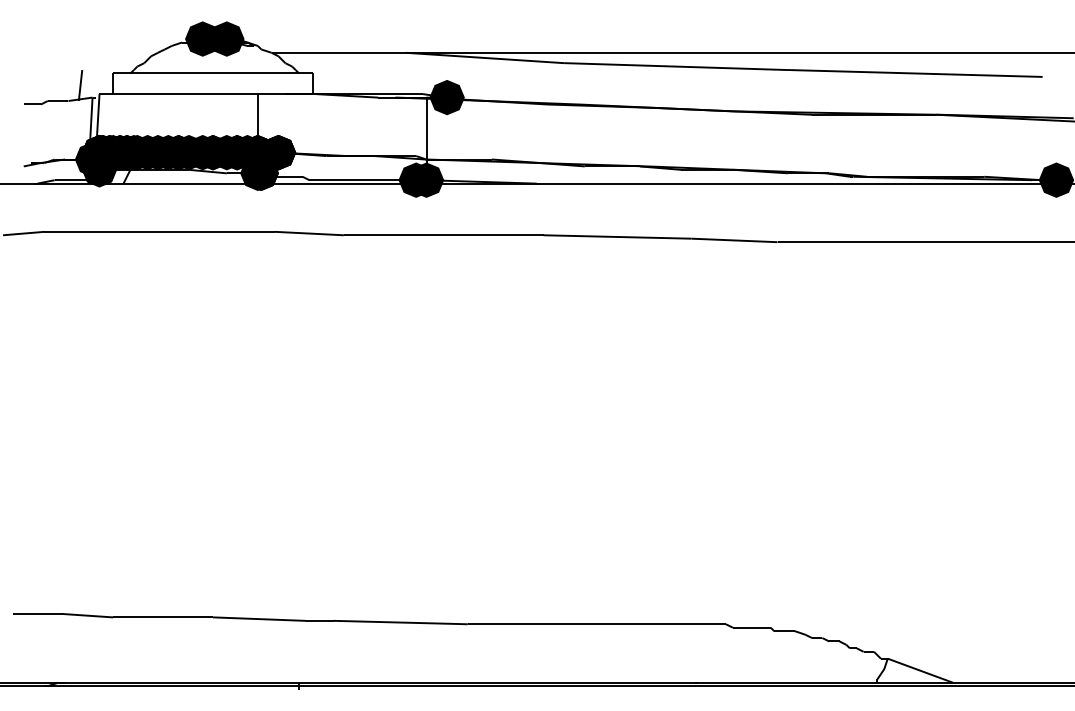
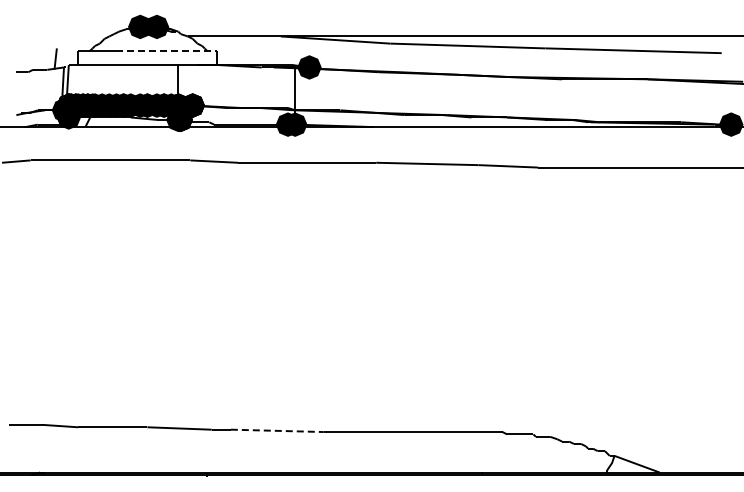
line: (240, 73) -> (166, 50), solid -> dashed
line: (400, 622) -> (277, 430), solid -> dashed

